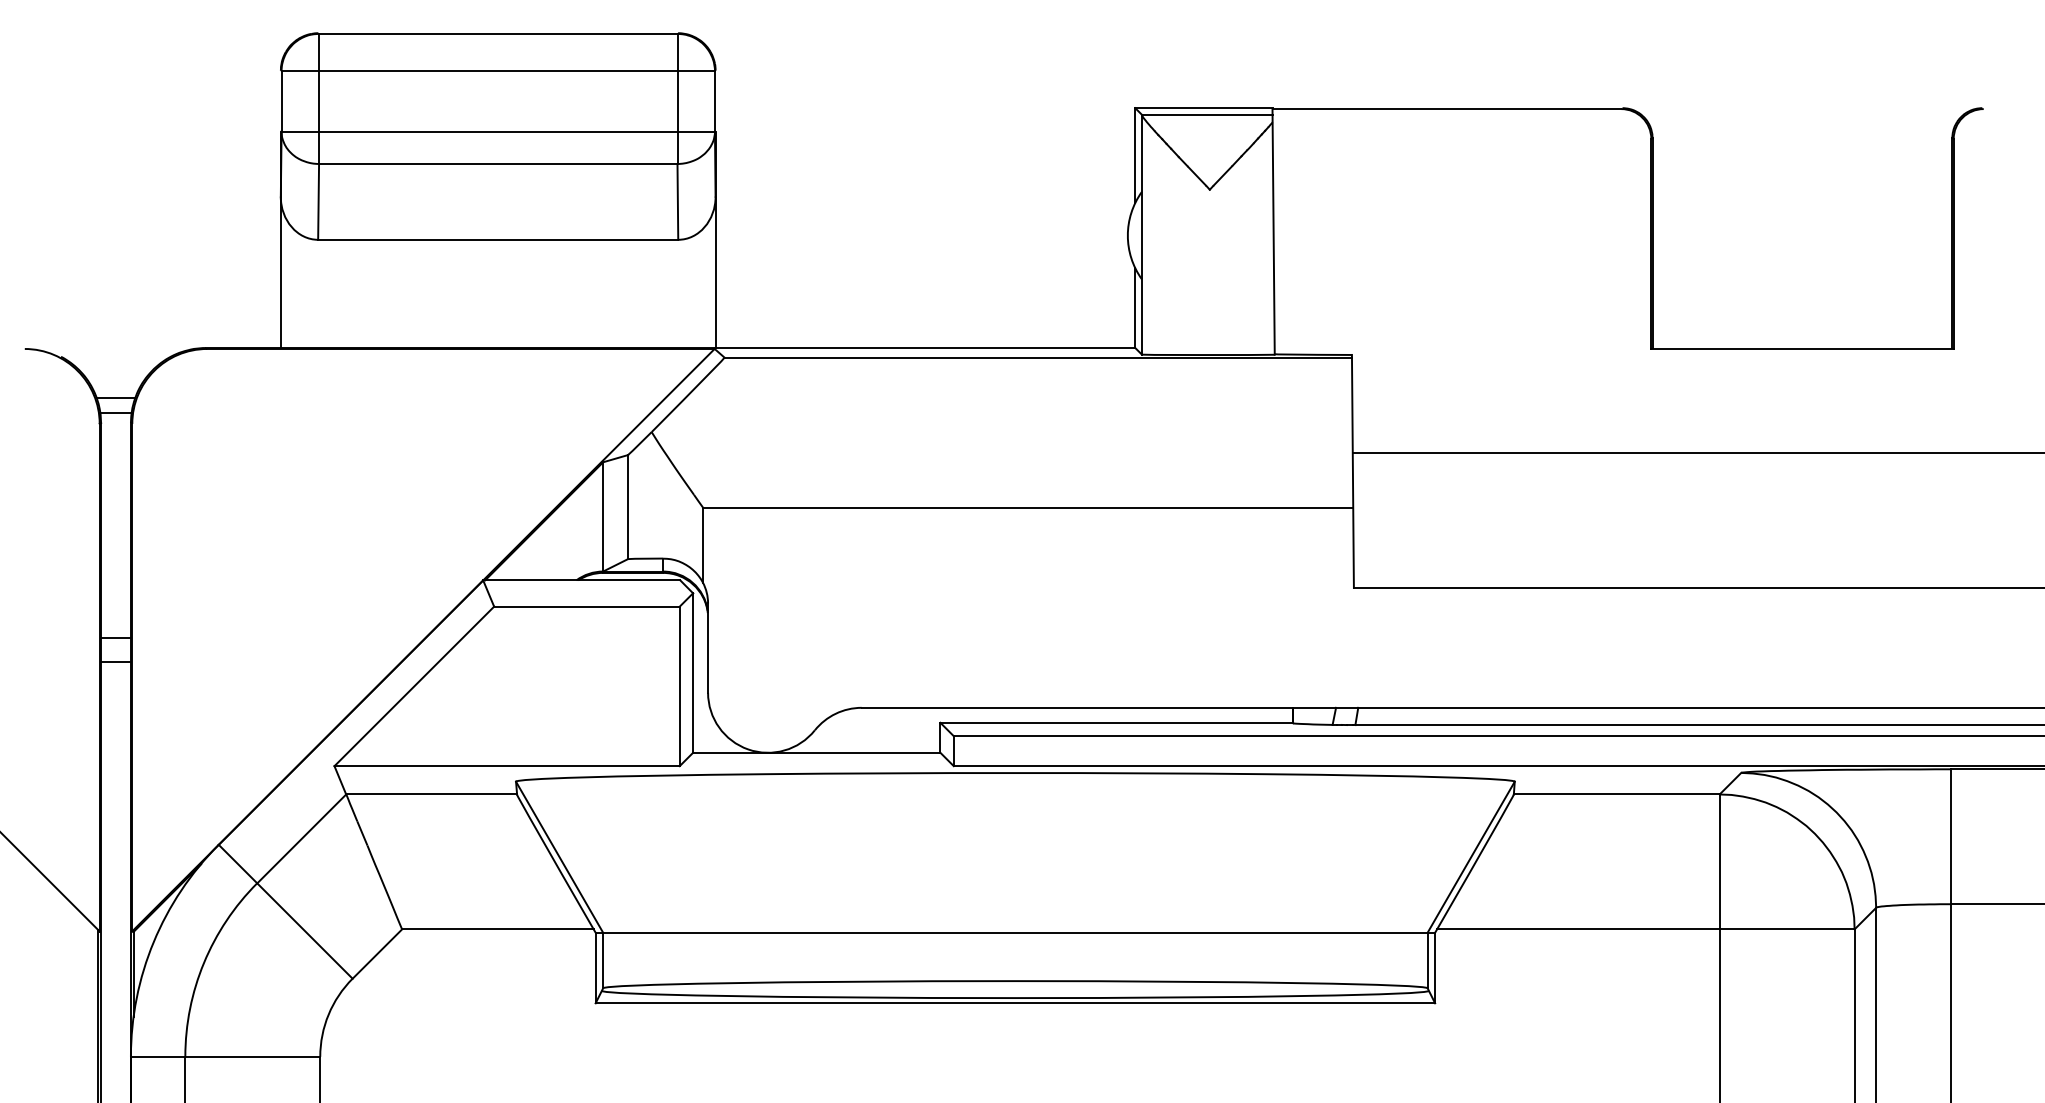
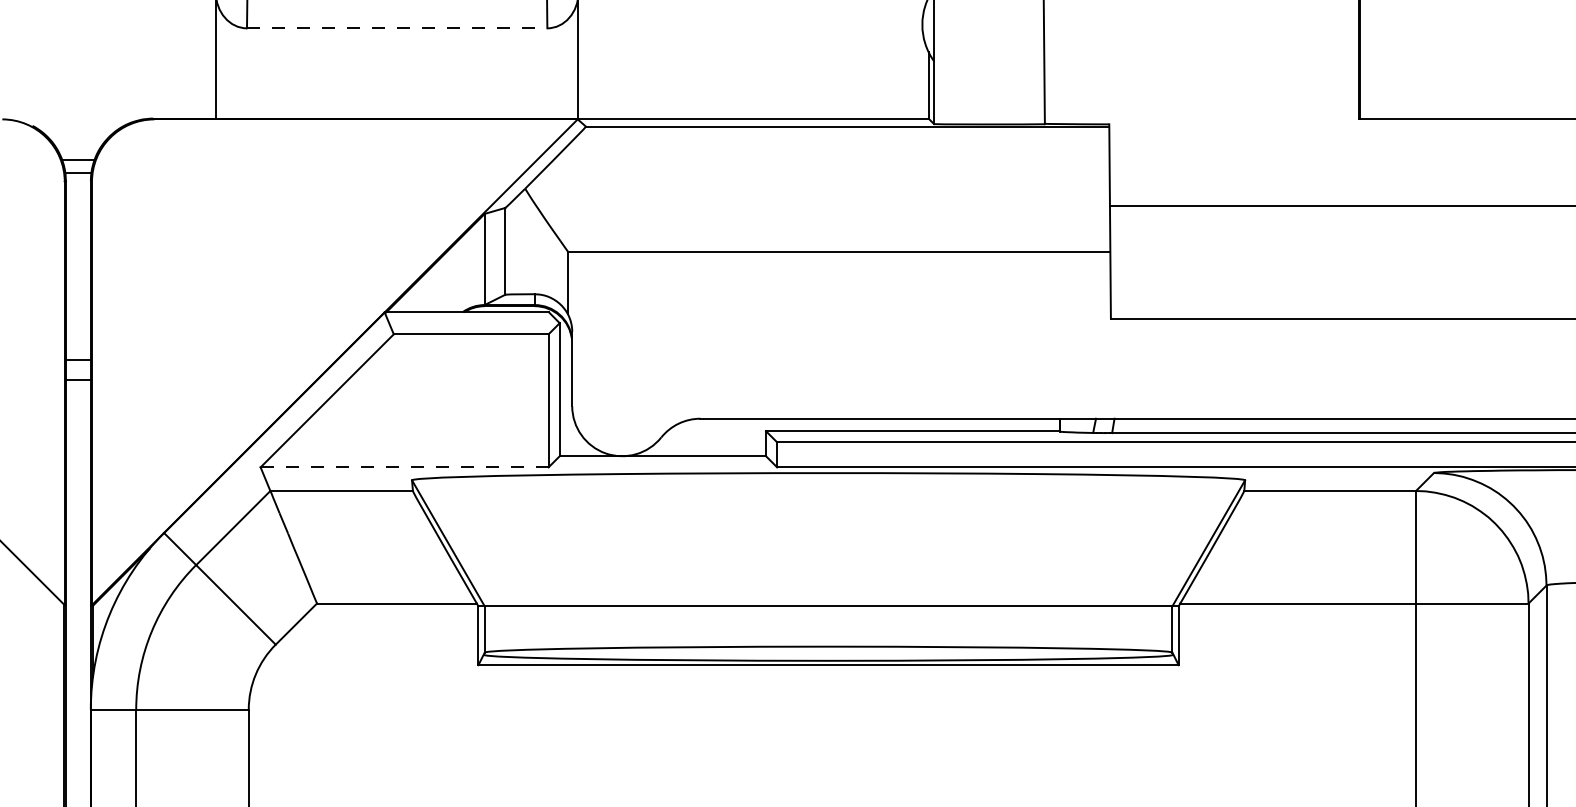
line: (498, 239) -> (397, 28), solid -> dashed
line: (507, 766) -> (404, 467), solid -> dashed

